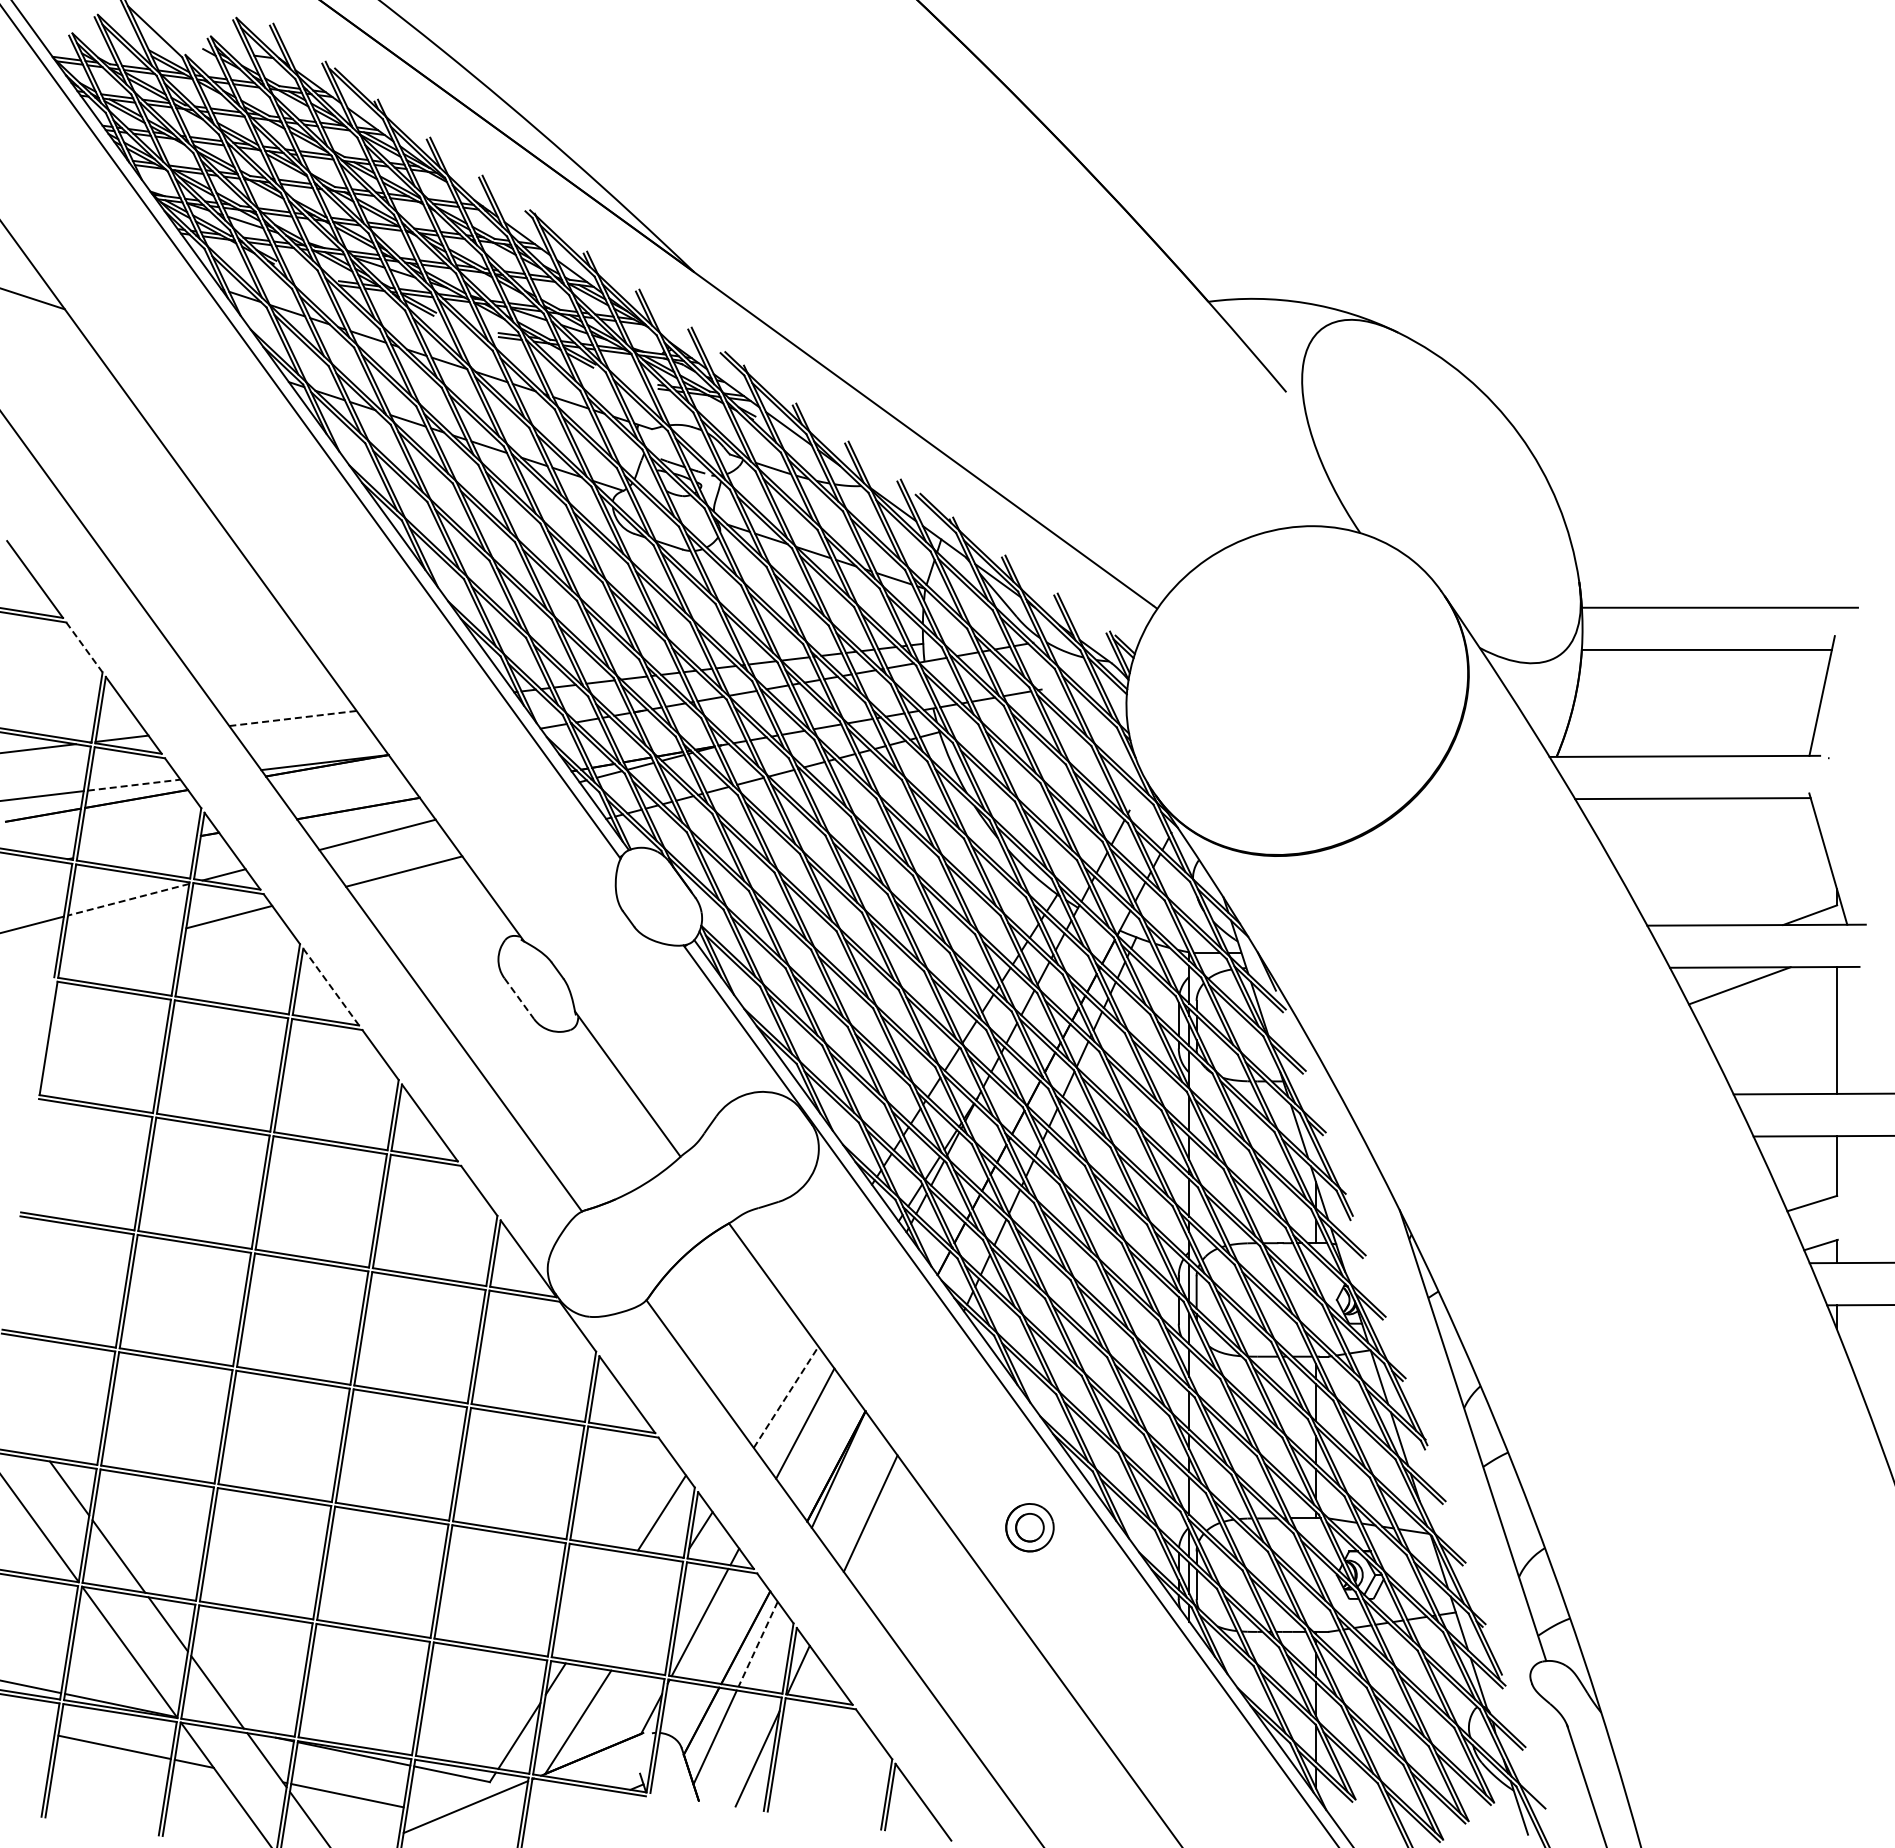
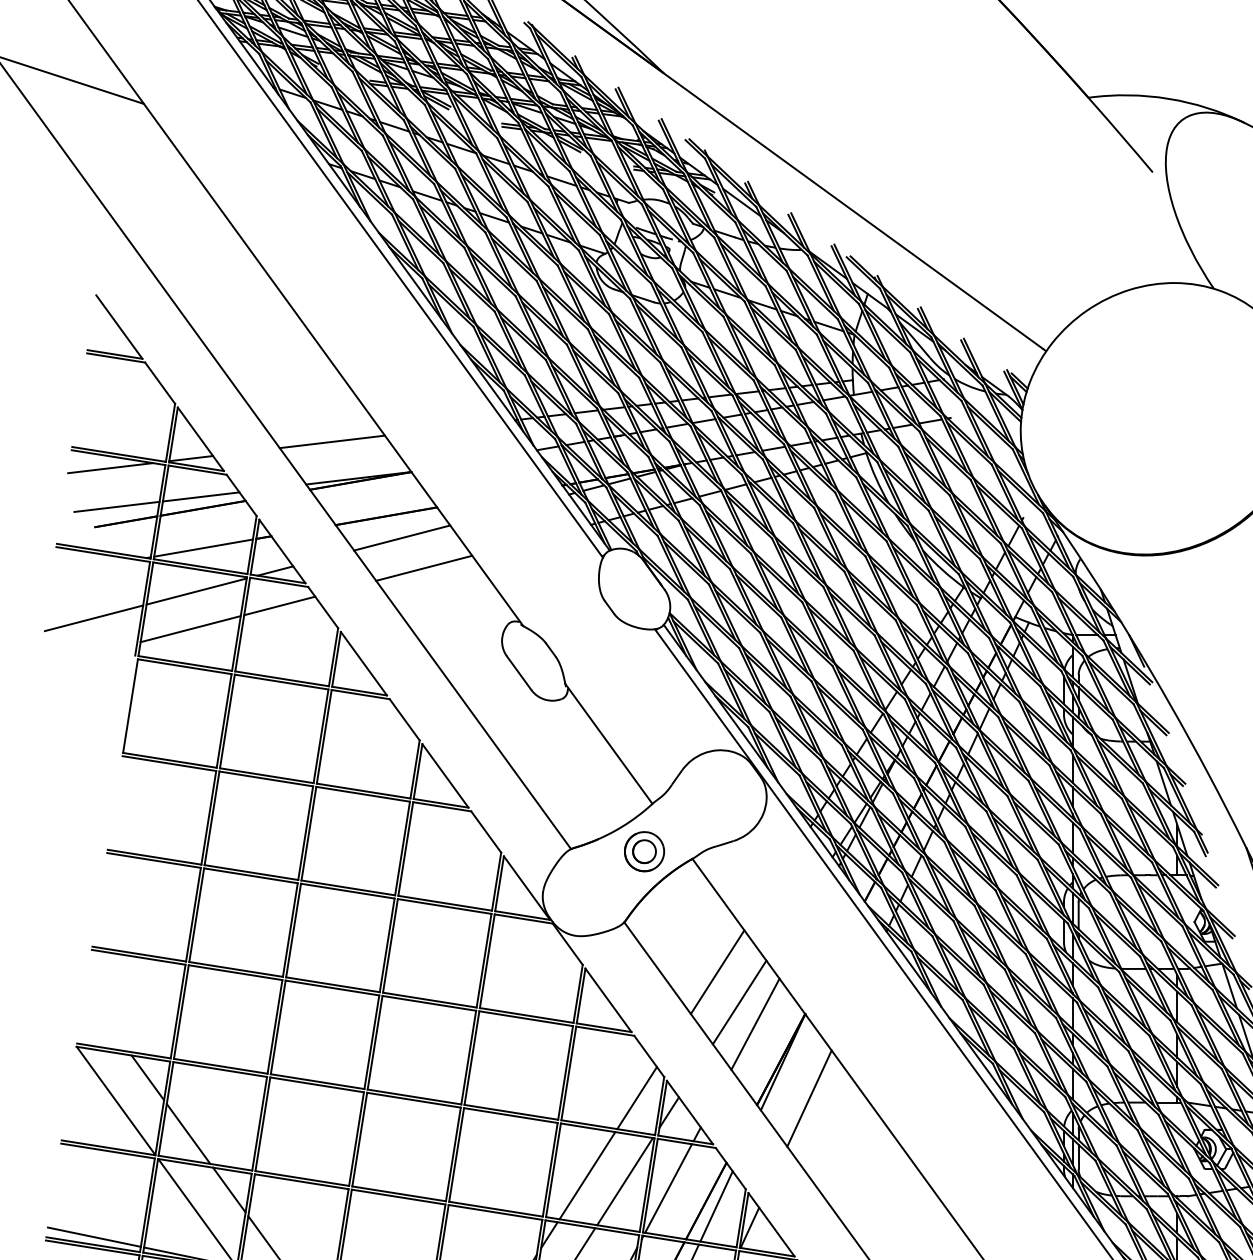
line: (84, 647) -> (160, 383), dashed -> solid
line: (293, 718) -> (332, 441), dashed -> solid
line: (134, 785) -> (201, 497), dashed -> solid
line: (136, 846) -> (203, 547), added
line: (128, 899) -> (196, 591), dashed -> solid
line: (121, 945) -> (190, 629), added
line: (331, 987) -> (364, 664), dashed -> solid
line: (519, 999) -> (519, 673), dashed -> solid
line: (759, 1360) -> (717, 972), added
line: (786, 1396) -> (739, 1001), dashed -> solid
part: (1029, 1527) -> (644, 851), moved
line: (601, 1606) -> (587, 1175), added
line: (647, 1613) -> (625, 1181), added
line: (758, 1644) -> (716, 1206), dashed -> solid

